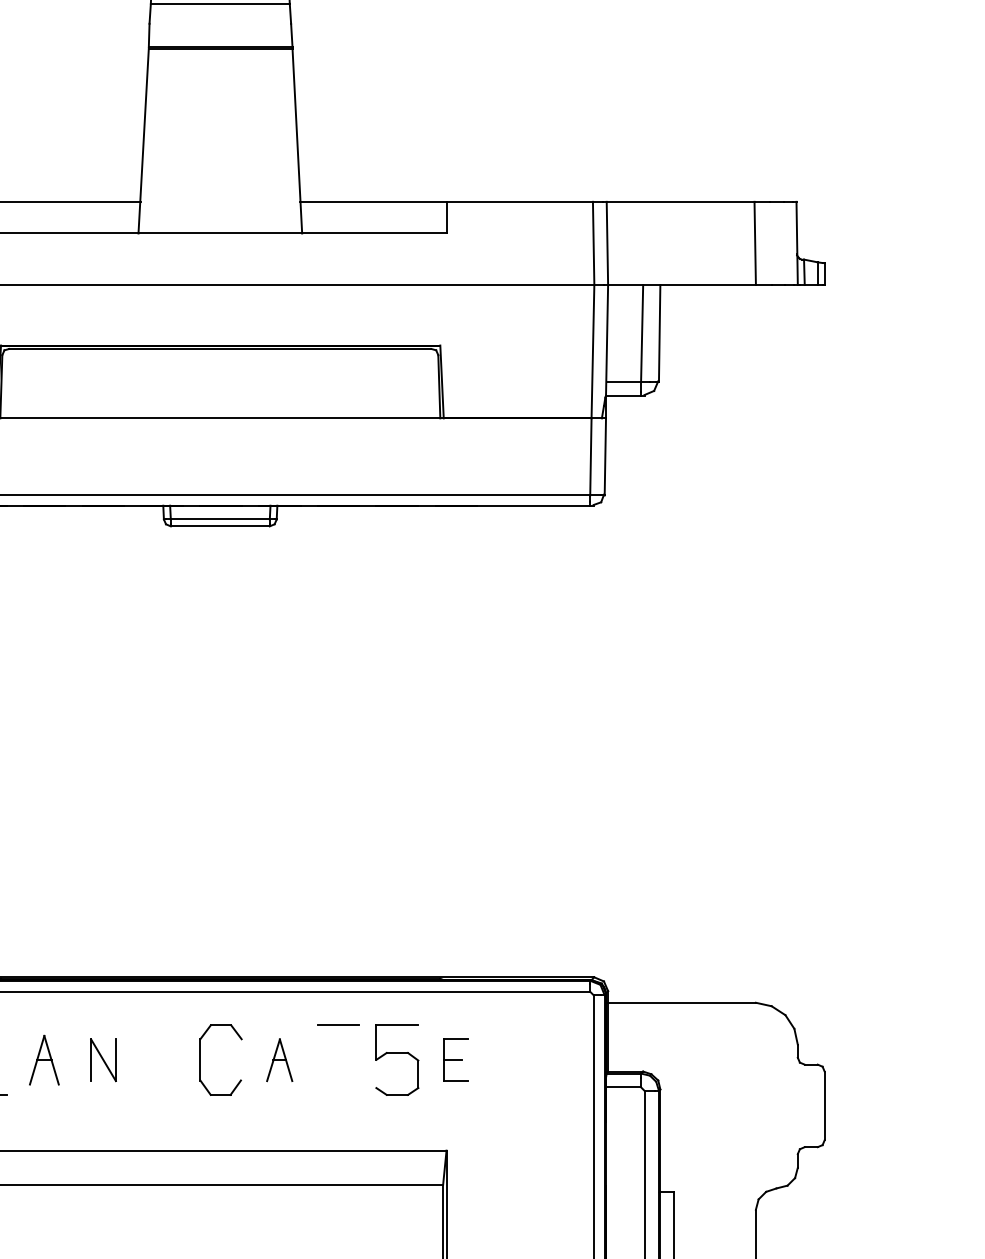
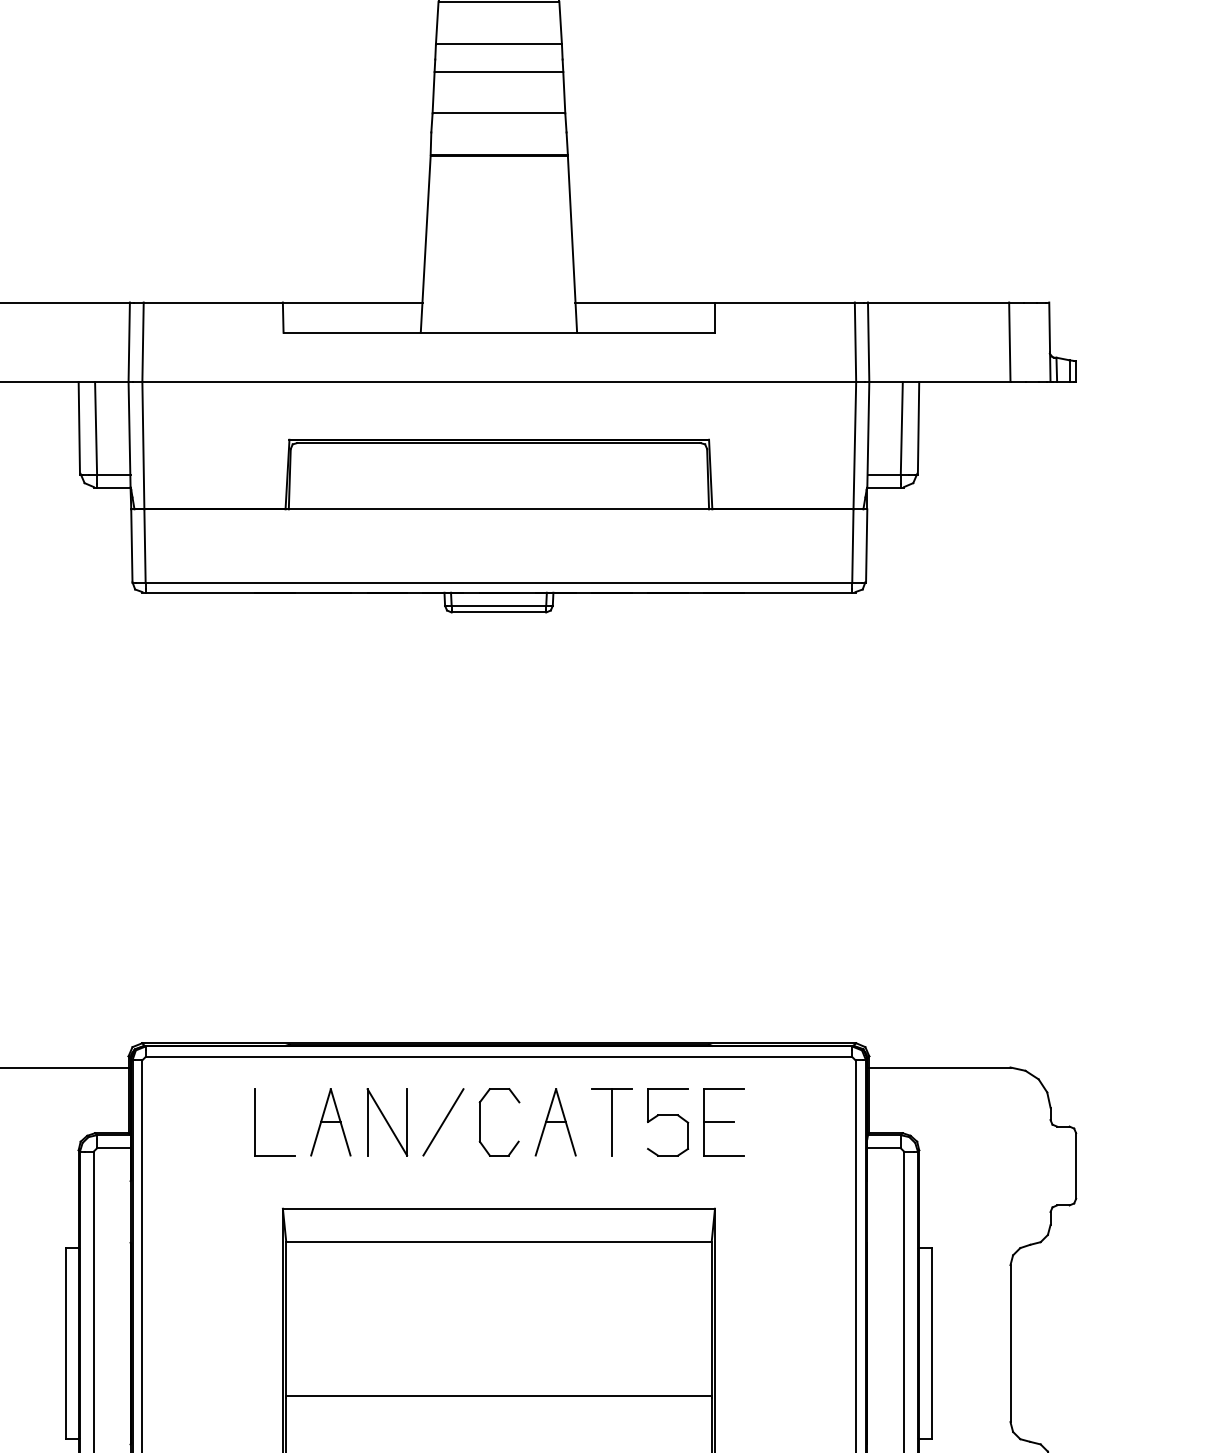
part: (43, 1060) -> (330, 1122), size x1.43
part: (103, 1060) -> (387, 1122), size x1.67
line: (162, 1060) -> (443, 1122), added
part: (279, 1060) -> (555, 1122), size x1.67
line: (338, 1060) -> (611, 1122), added
part: (455, 1060) -> (723, 1122), size x1.67

